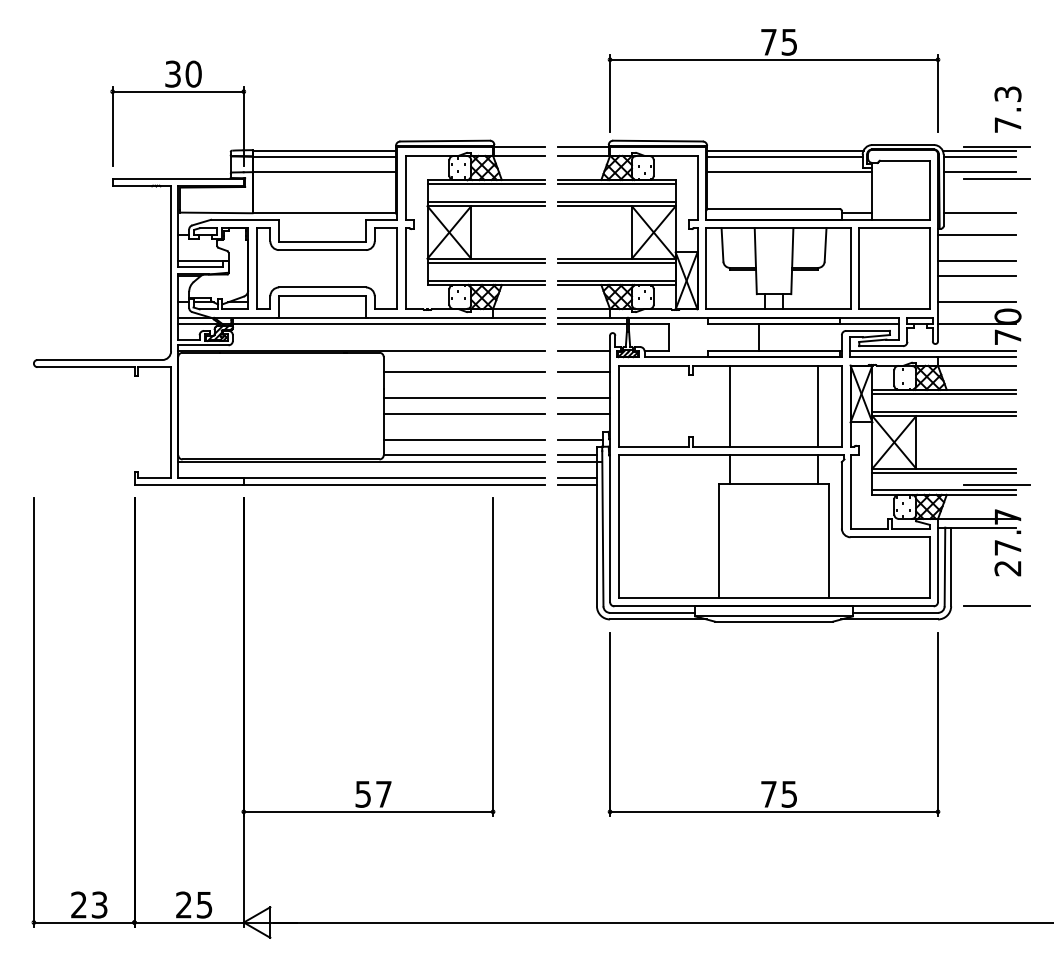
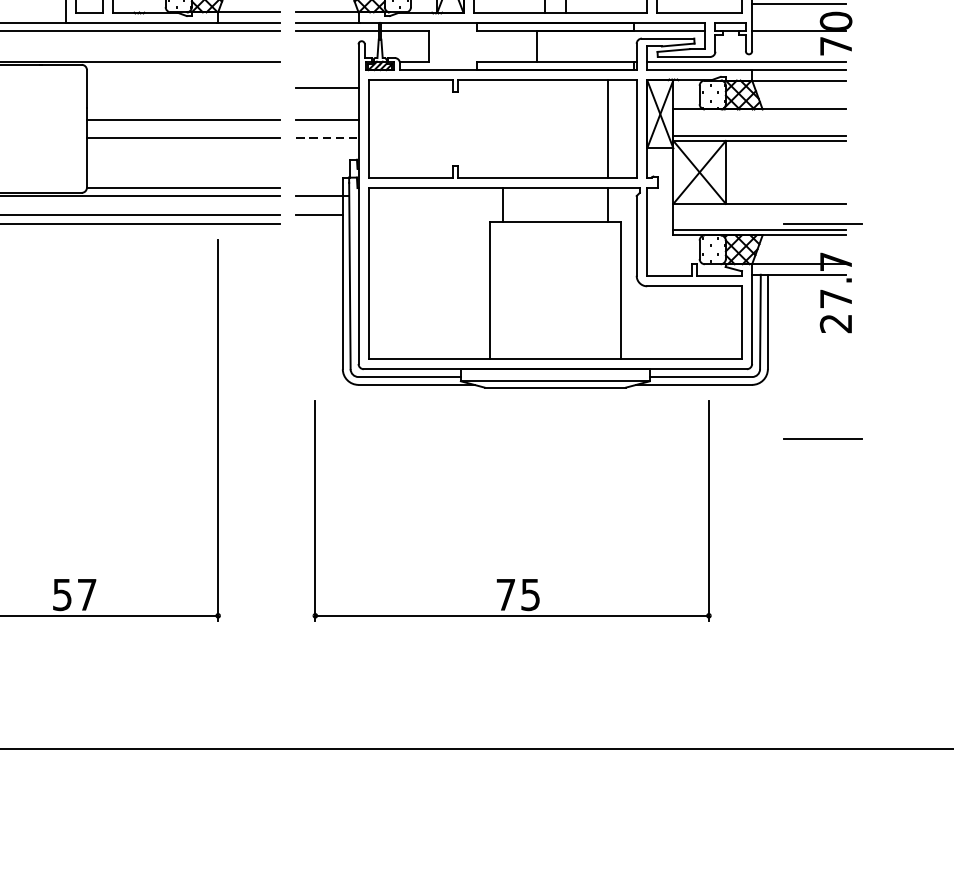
line: (584, 350) -> (327, 62), removed
line: (464, 372) -> (183, 88), removed
line: (944, 394) -> (759, 114), removed
line: (730, 405) -> (503, 128), removed
line: (584, 413) -> (327, 137), solid -> dashed
line: (464, 439) -> (183, 168), removed
line: (580, 439) -> (323, 168), removed
line: (577, 455) -> (319, 188), removed
line: (944, 473) -> (759, 209), removed
line: (577, 485) -> (319, 224), removed
line: (996, 605) -> (822, 437), moved
part: (773, 781) -> (511, 579), moved

